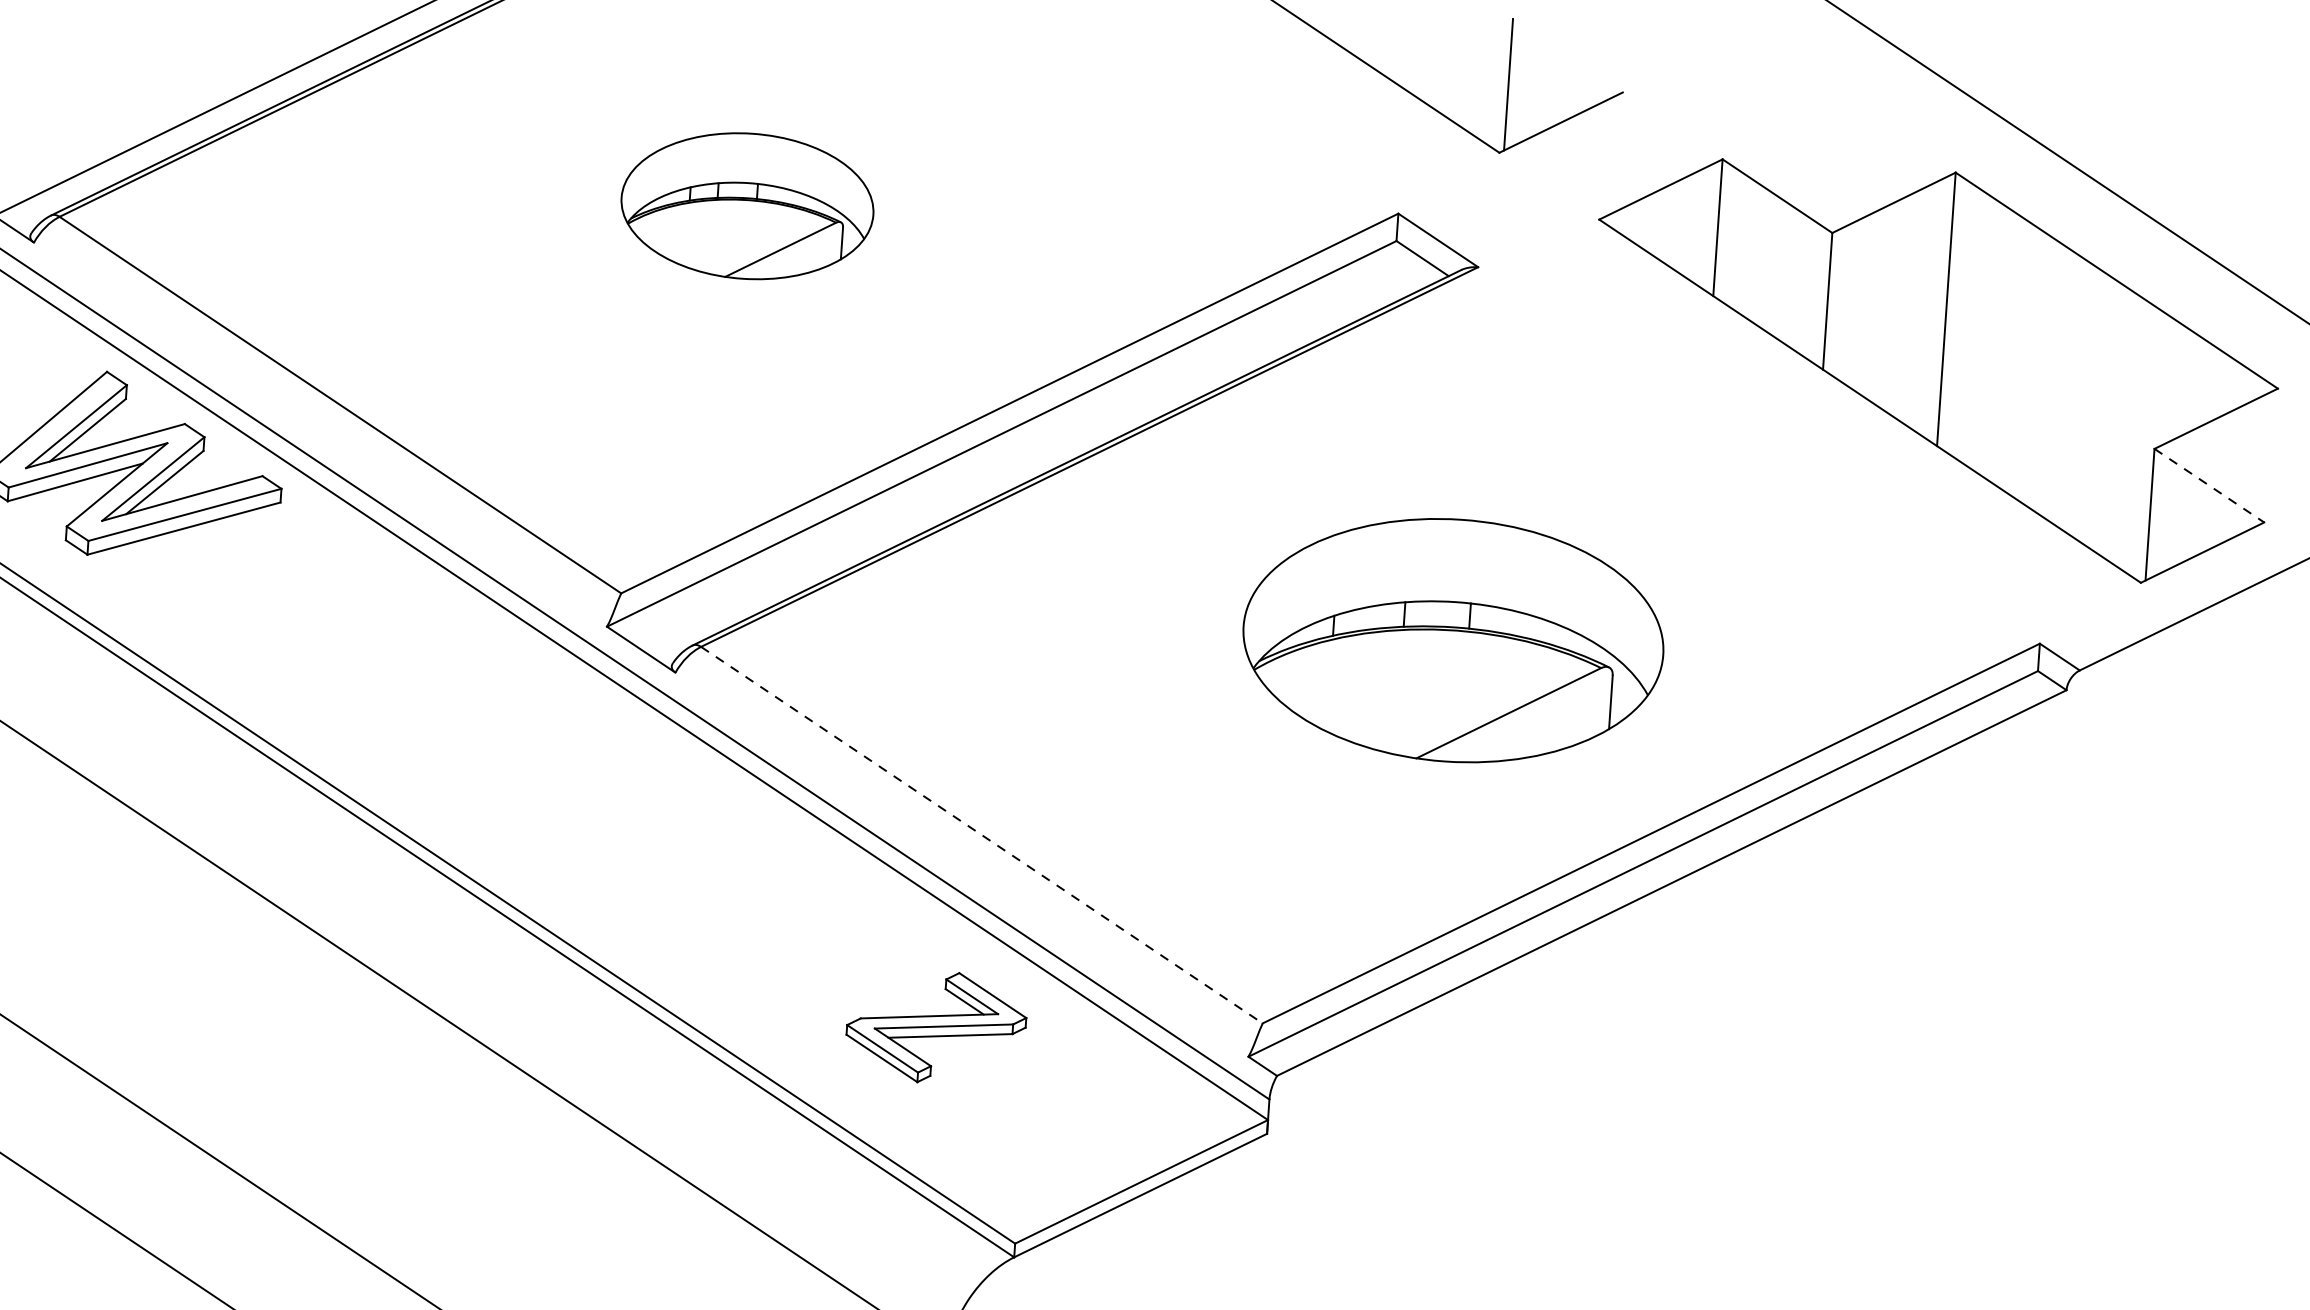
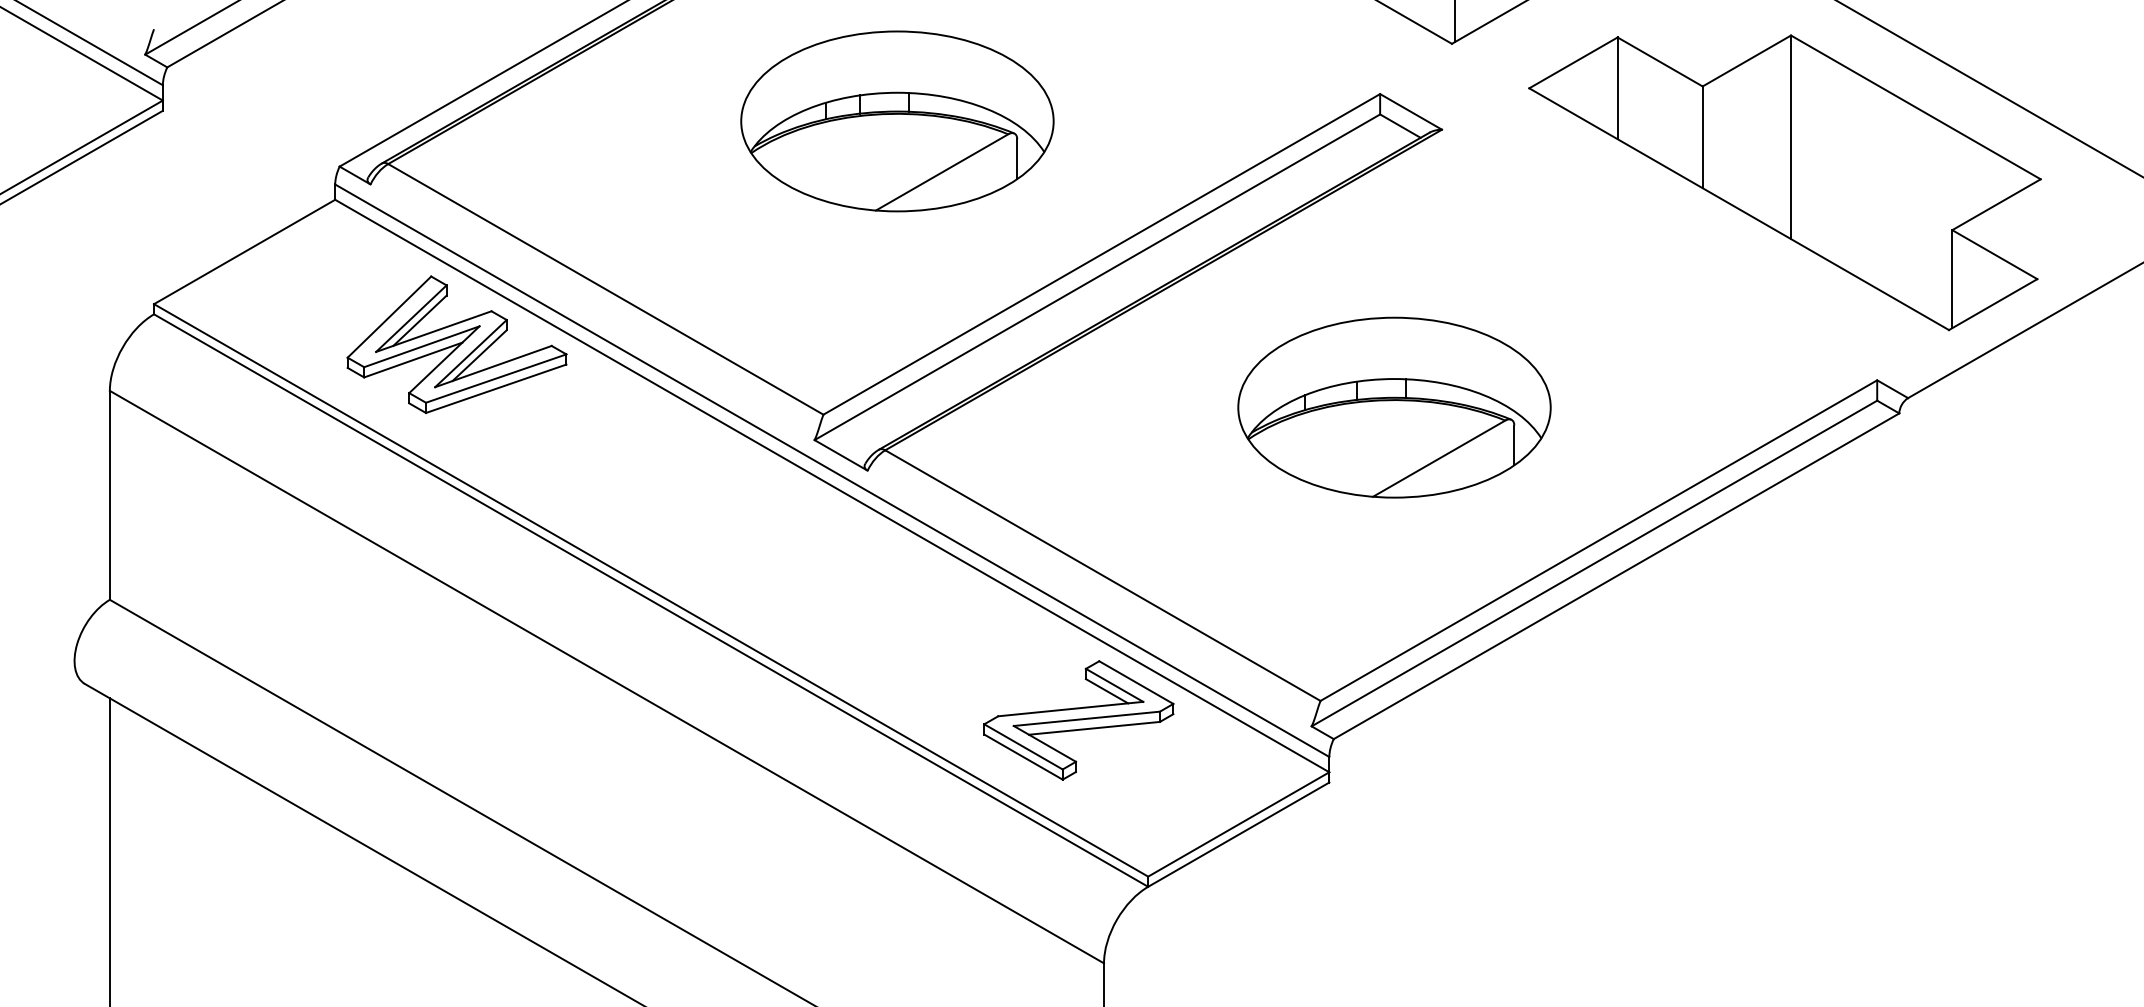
part: (747, 206) -> (897, 121), size x1.67
line: (2210, 485) -> (1995, 254), dashed -> solid
part: (1453, 640) -> (1394, 407), moved
line: (982, 835) -> (1103, 575), dashed -> solid
part: (935, 1027) -> (1078, 720), size x1.43

